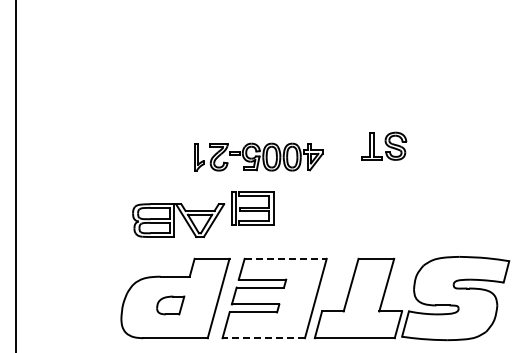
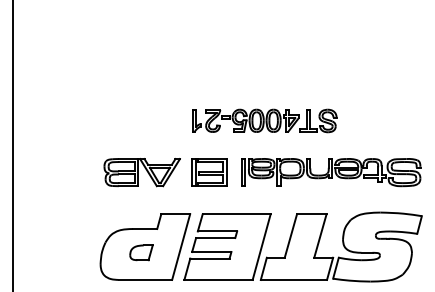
part: (258, 156) -> (245, 120), moved
part: (399, 208) -> (330, 172), added
part: (178, 220) -> (142, 172), moved
line: (286, 258) -> (237, 213), dashed -> solid
line: (263, 338) -> (218, 280), dashed -> solid

